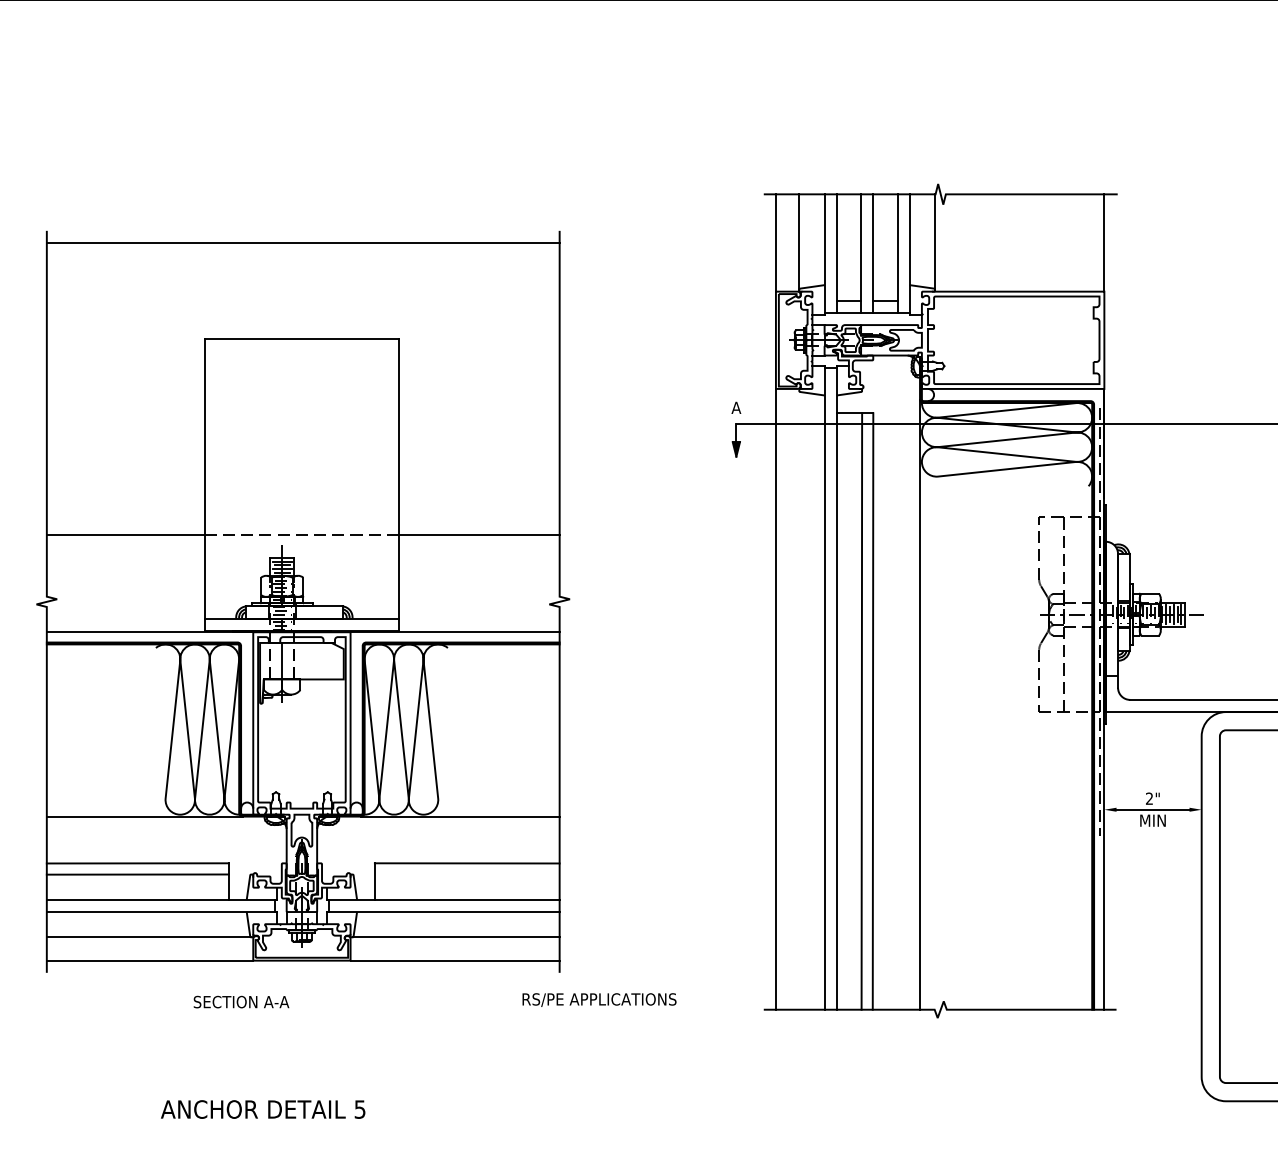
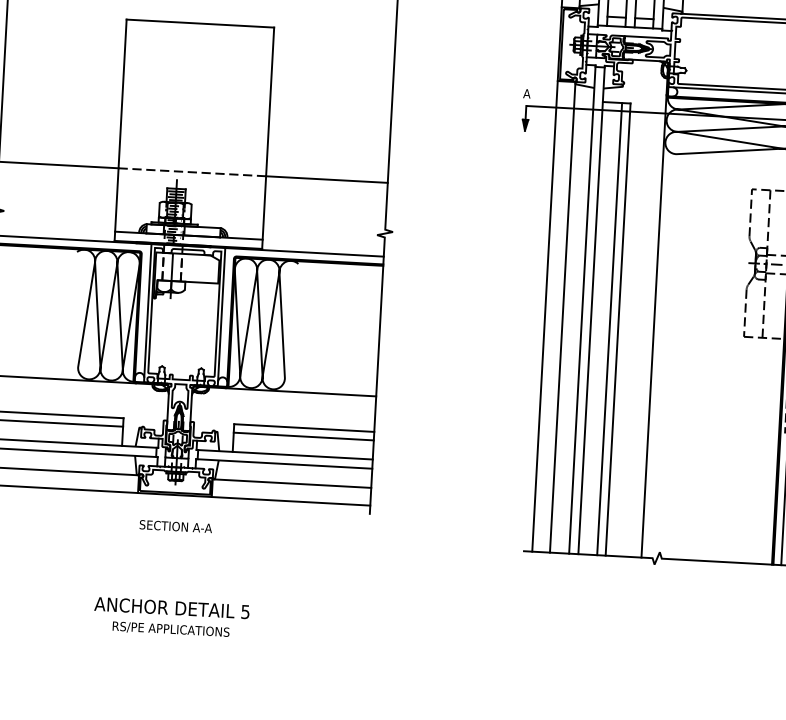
line: (799, 700) -> (562, 318), added
line: (466, 874) -> (303, 436), added
text: (599, 999) -> (171, 629), moved
text: (241, 1001) -> (175, 526), moved
text: (263, 1109) -> (172, 608), moved

